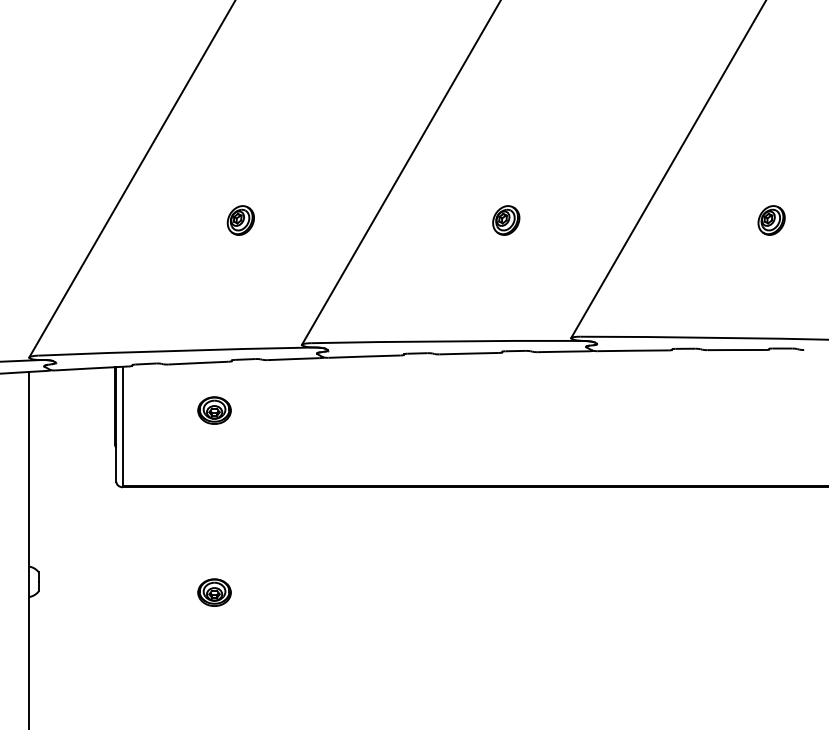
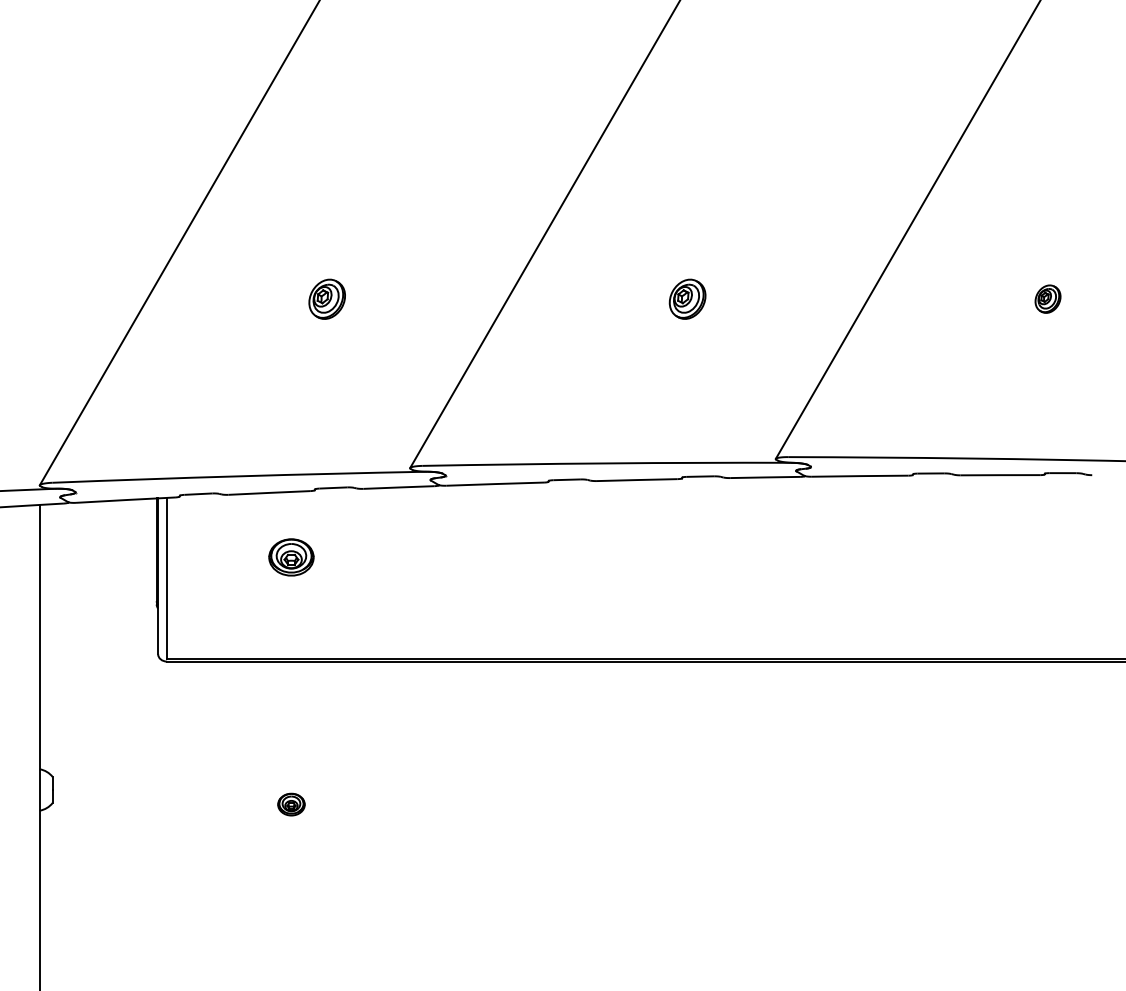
part: (771, 219) -> (1047, 298), size x0.7
part: (214, 592) -> (291, 804), size x0.6

